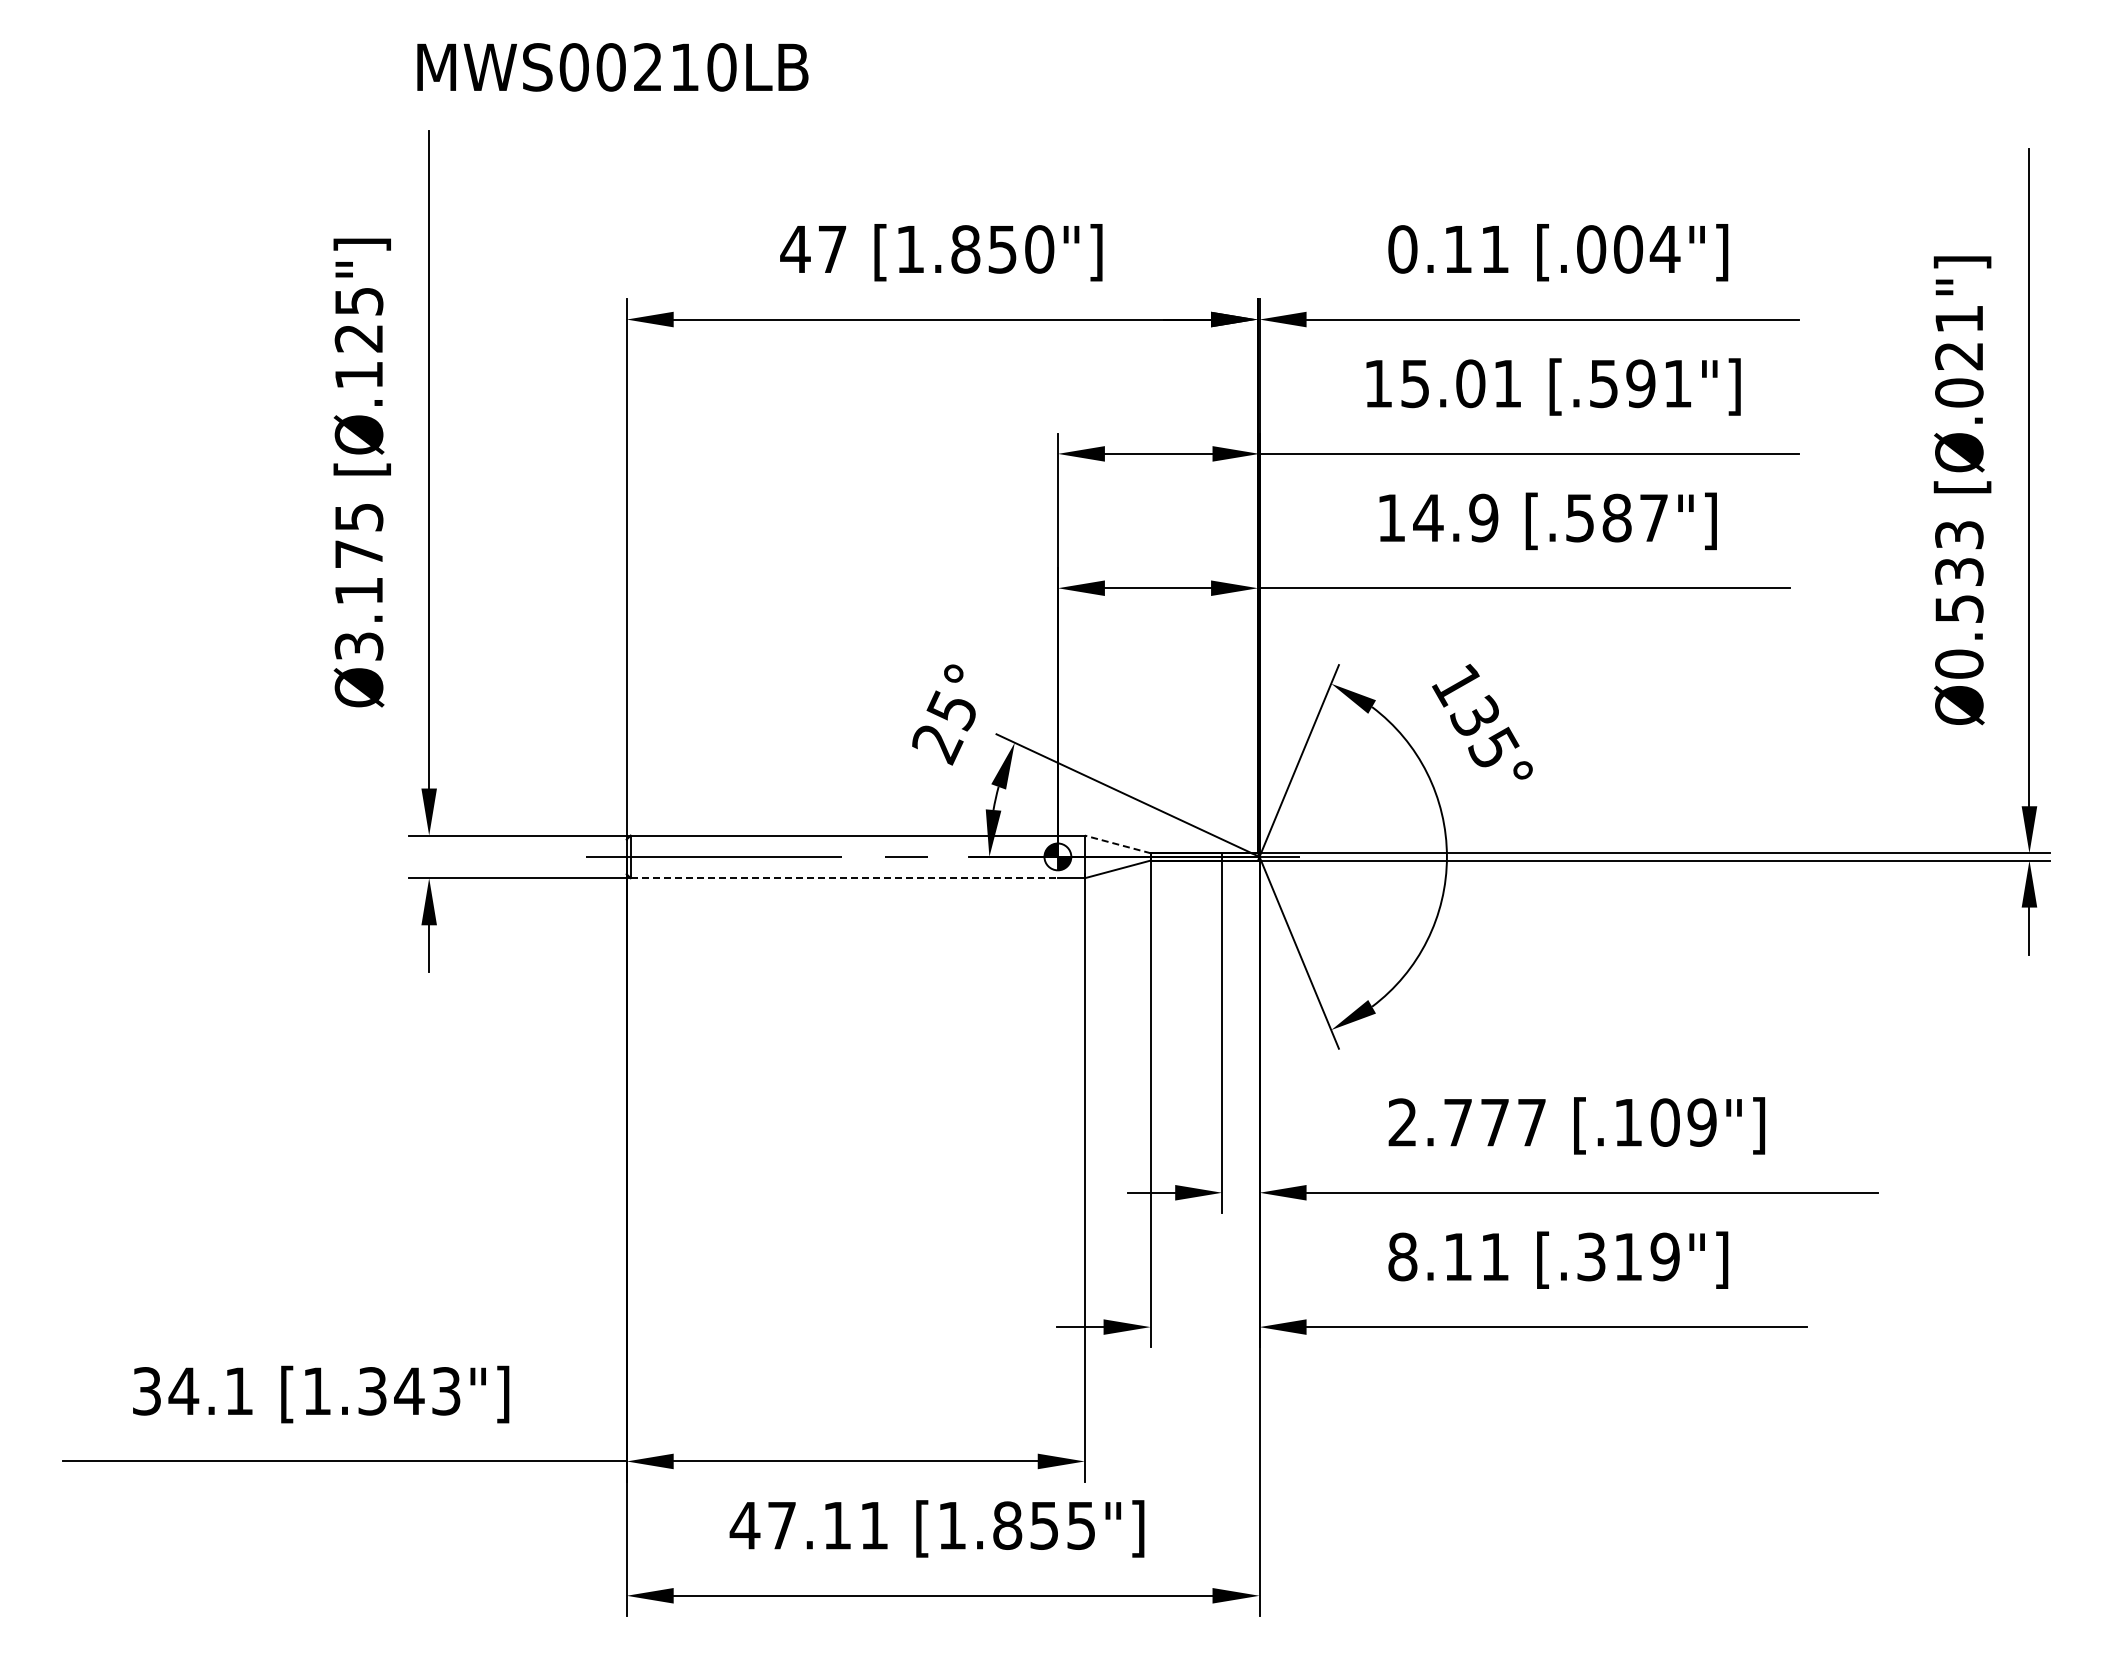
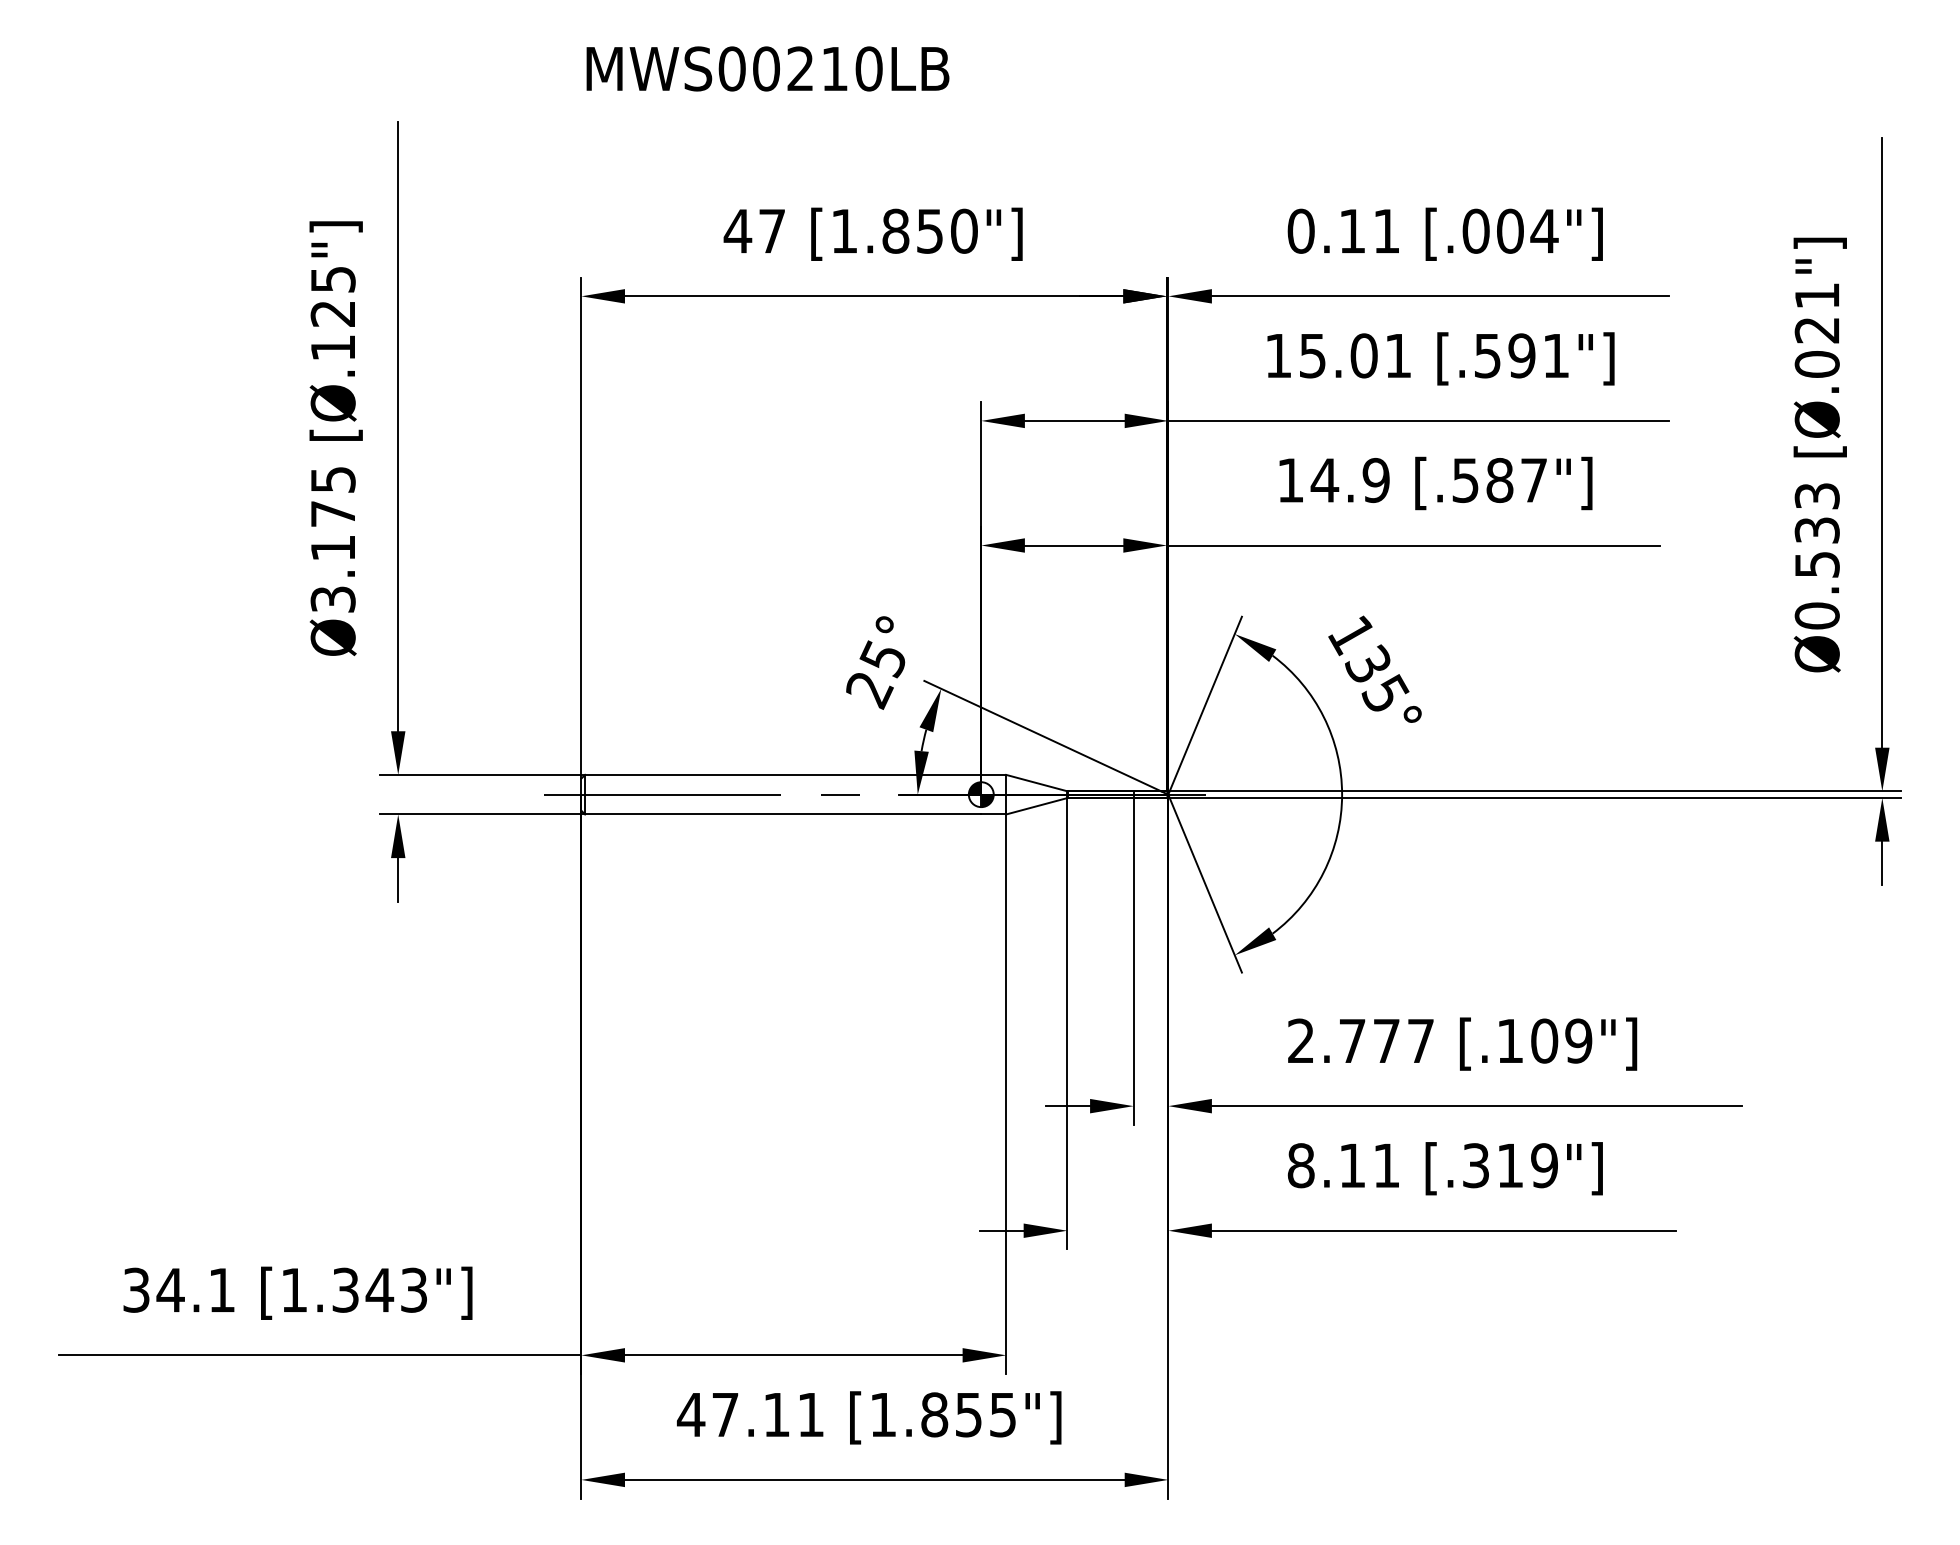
text: (612, 67) -> (767, 69), moved
line: (1117, 844) -> (1036, 783), dashed -> solid
line: (844, 878) -> (783, 814), dashed -> solid

